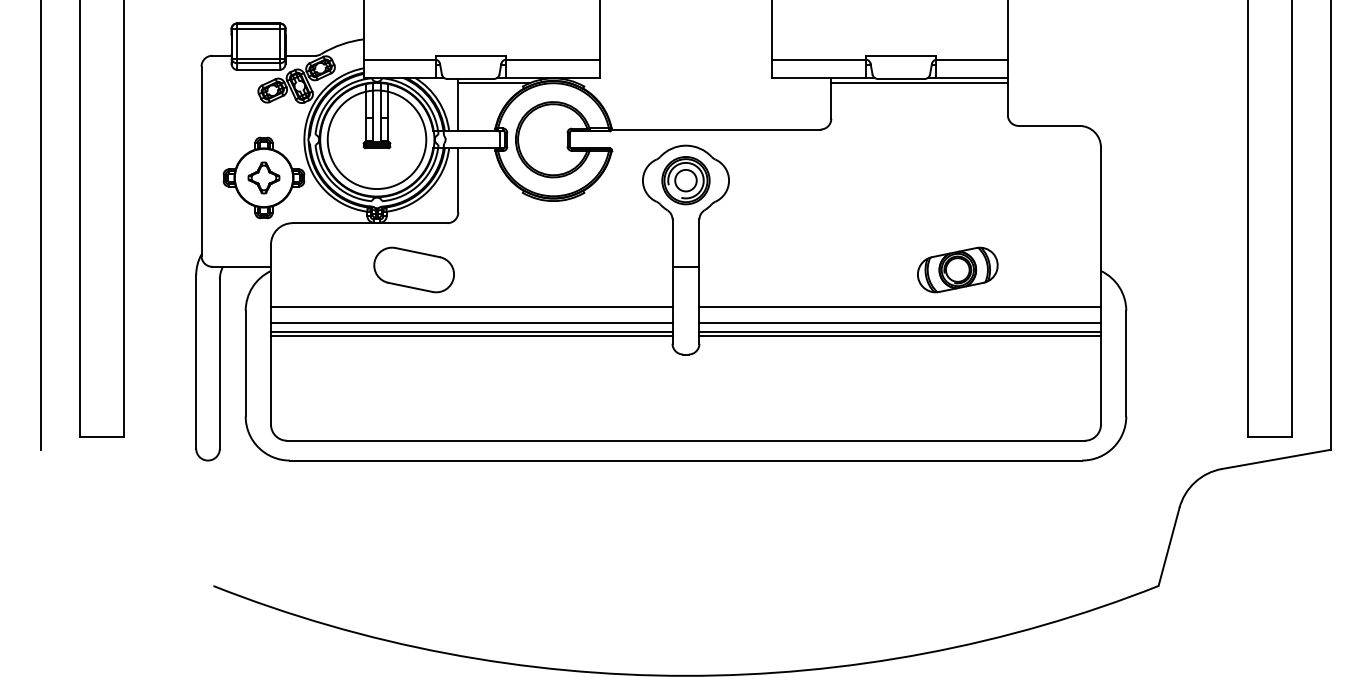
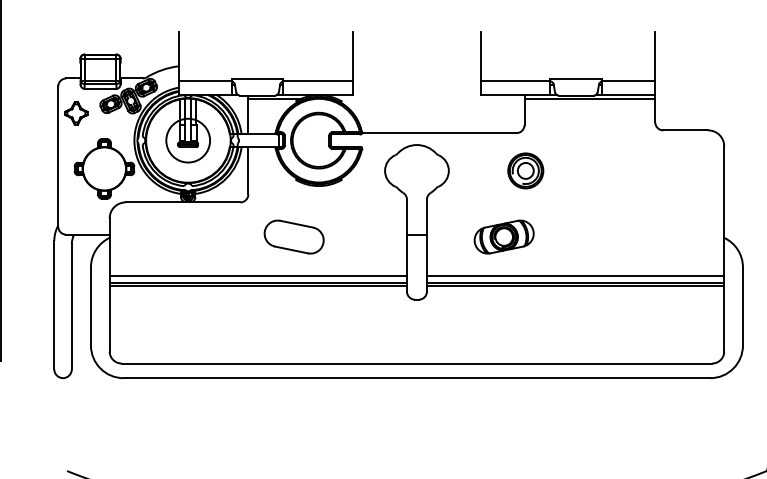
circle: (376, 139) -> (187, 140), size x0.6
part: (263, 177) -> (76, 113), moved
part: (685, 180) -> (525, 170), moved
part: (413, 269) -> (293, 236), moved
part: (957, 269) -> (503, 236), moved
line: (471, 306) -> (258, 264), removed
line: (900, 306) -> (575, 264), removed

